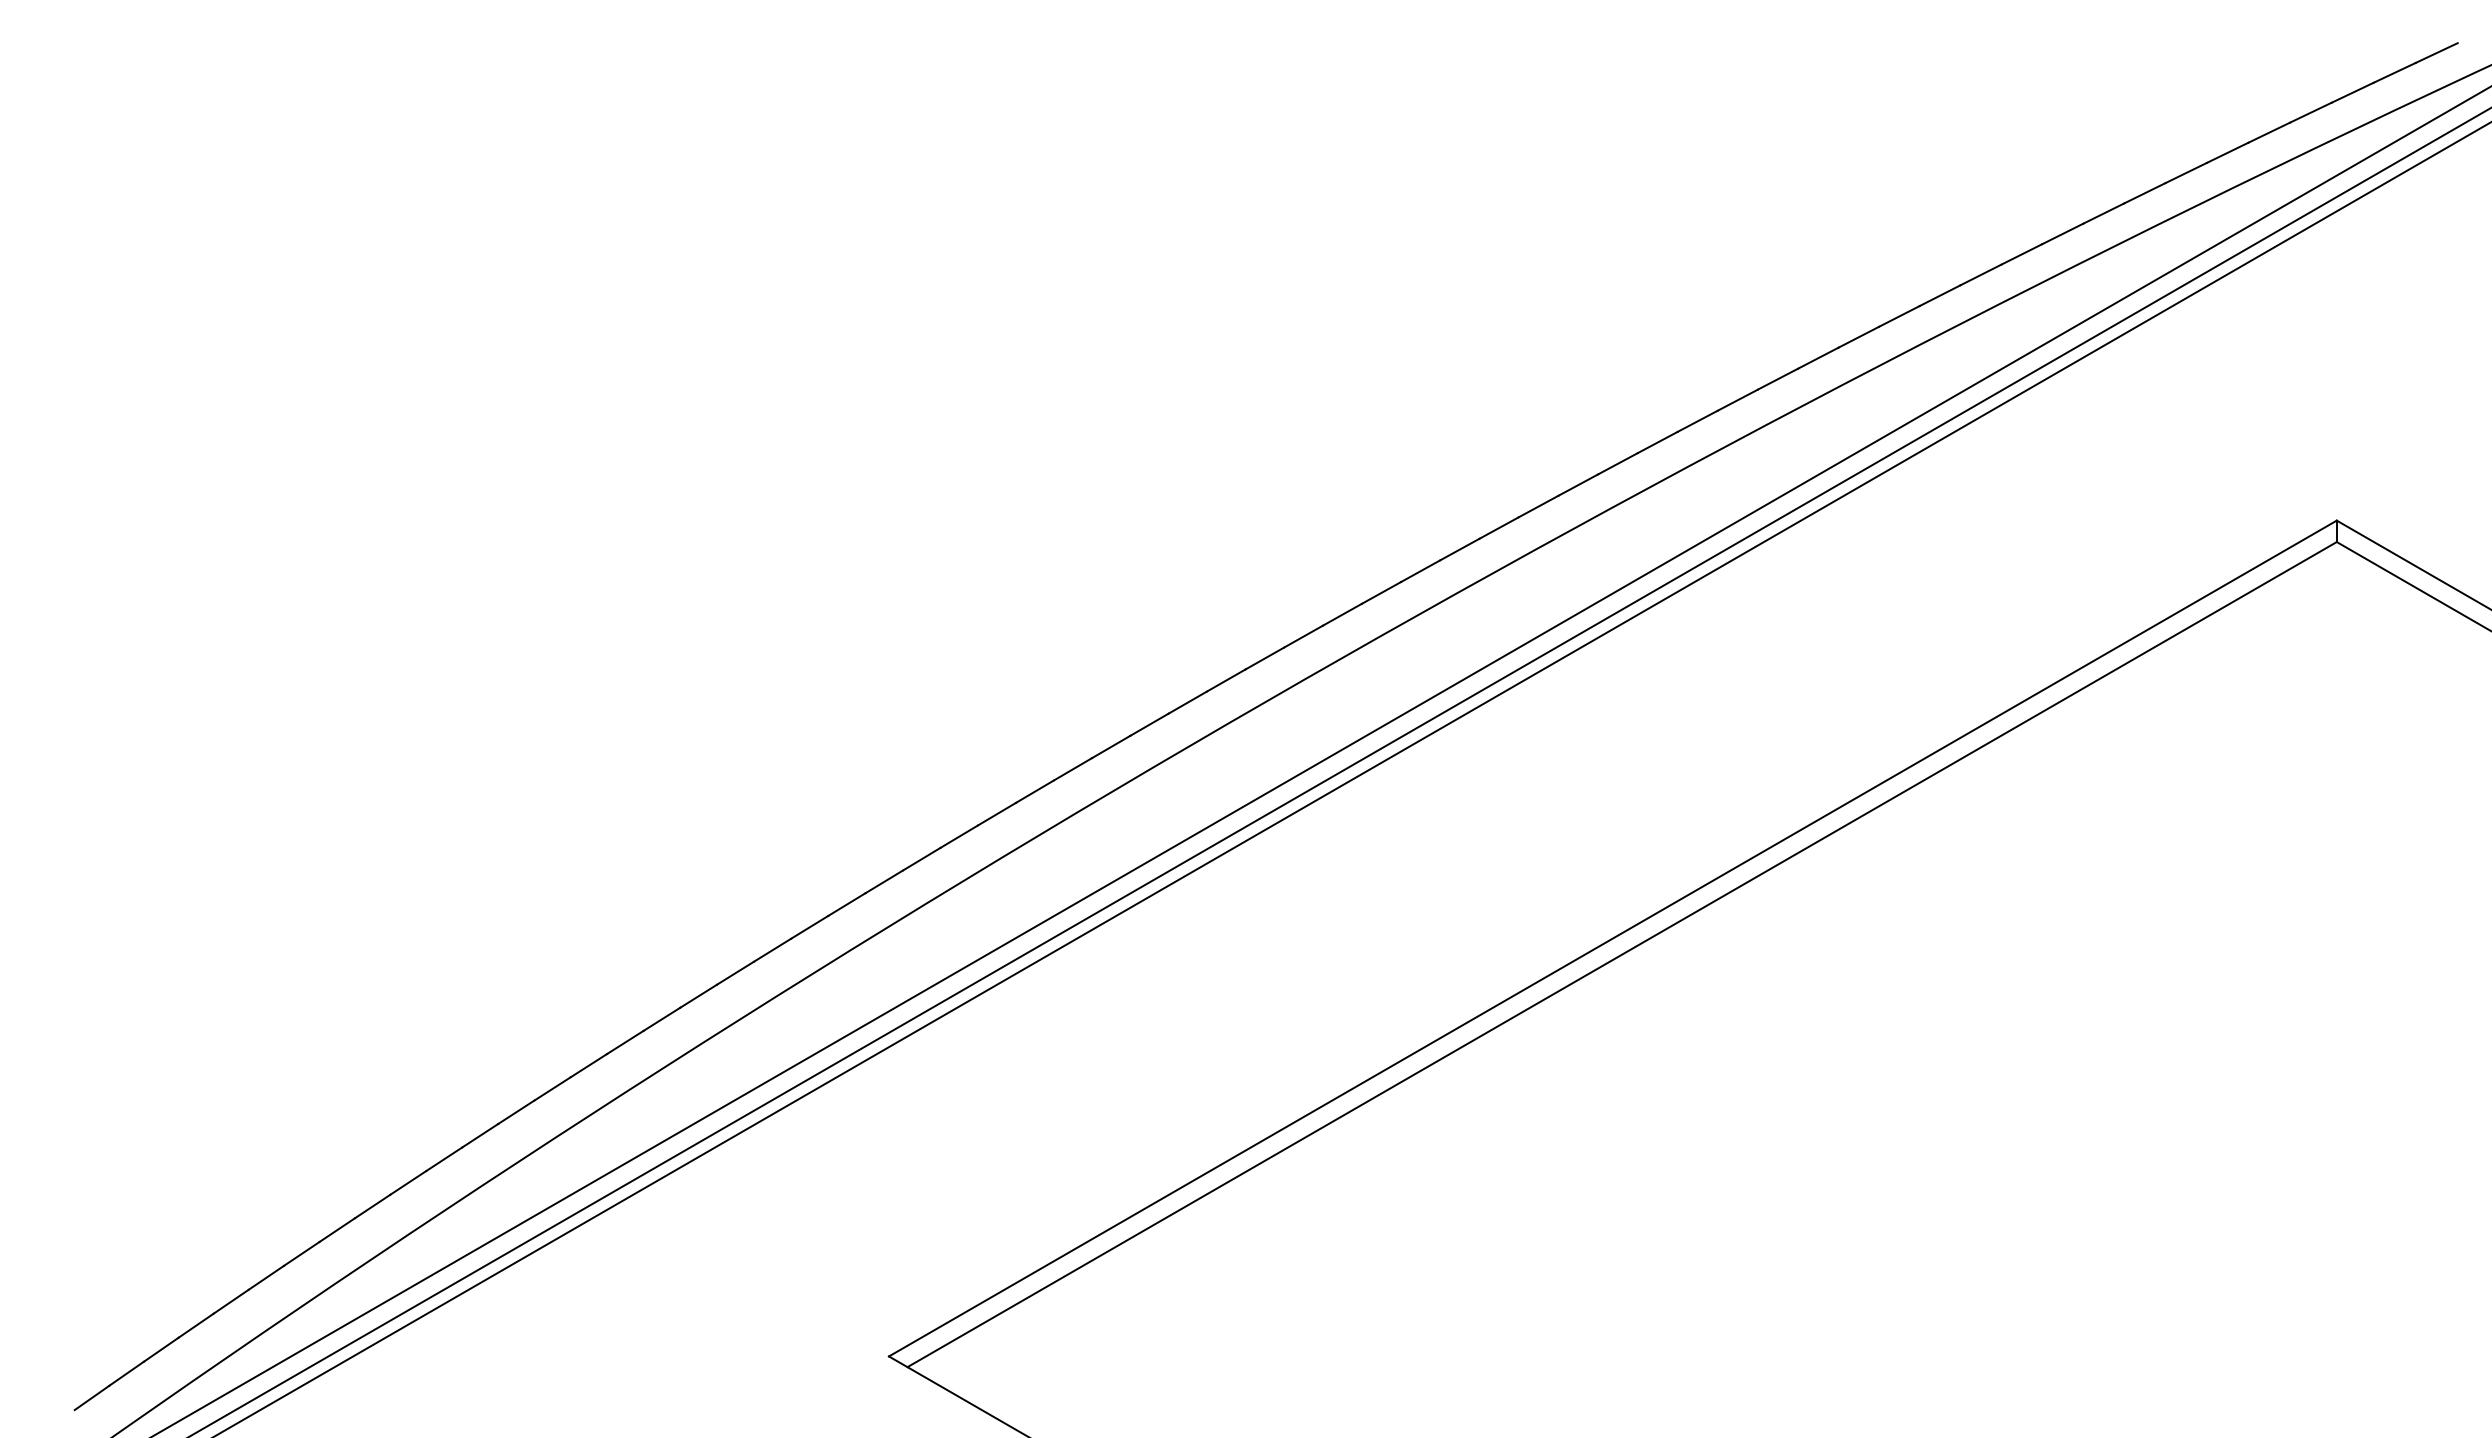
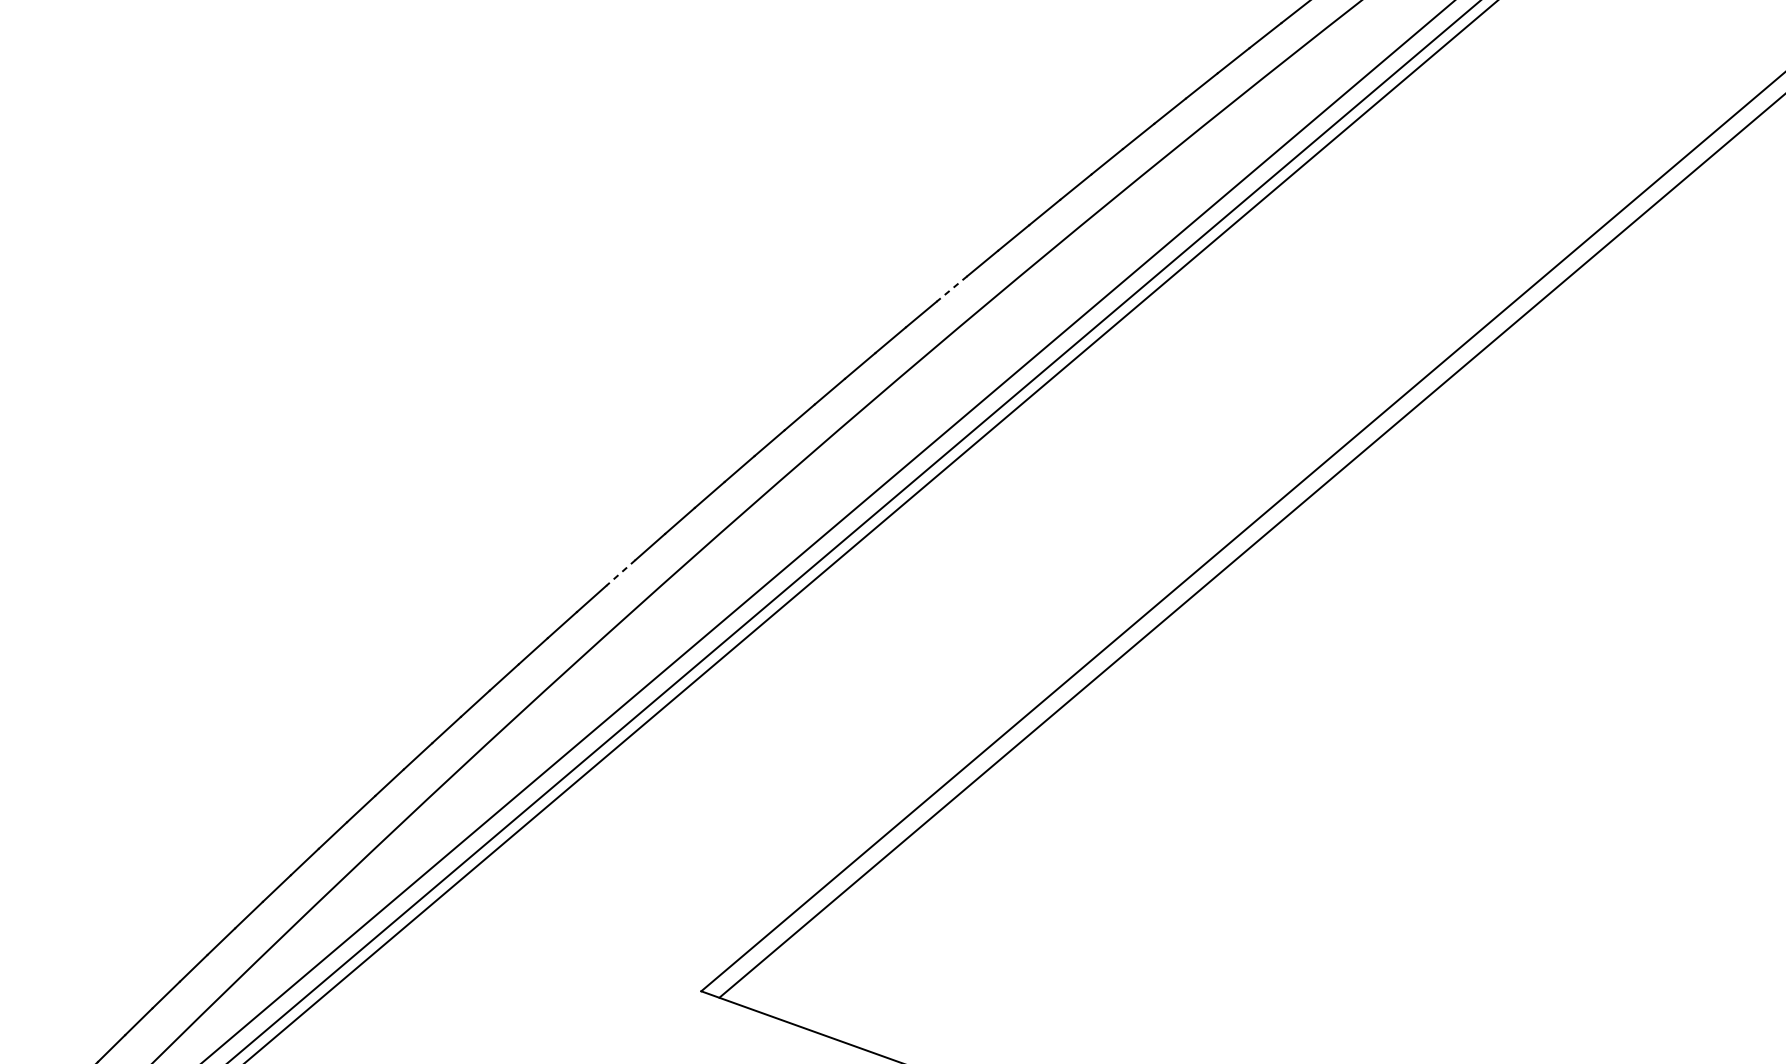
line: (1303, 636) -> (951, 288), solid -> dashed
line: (884, 881) -> (621, 572), solid -> dashed

